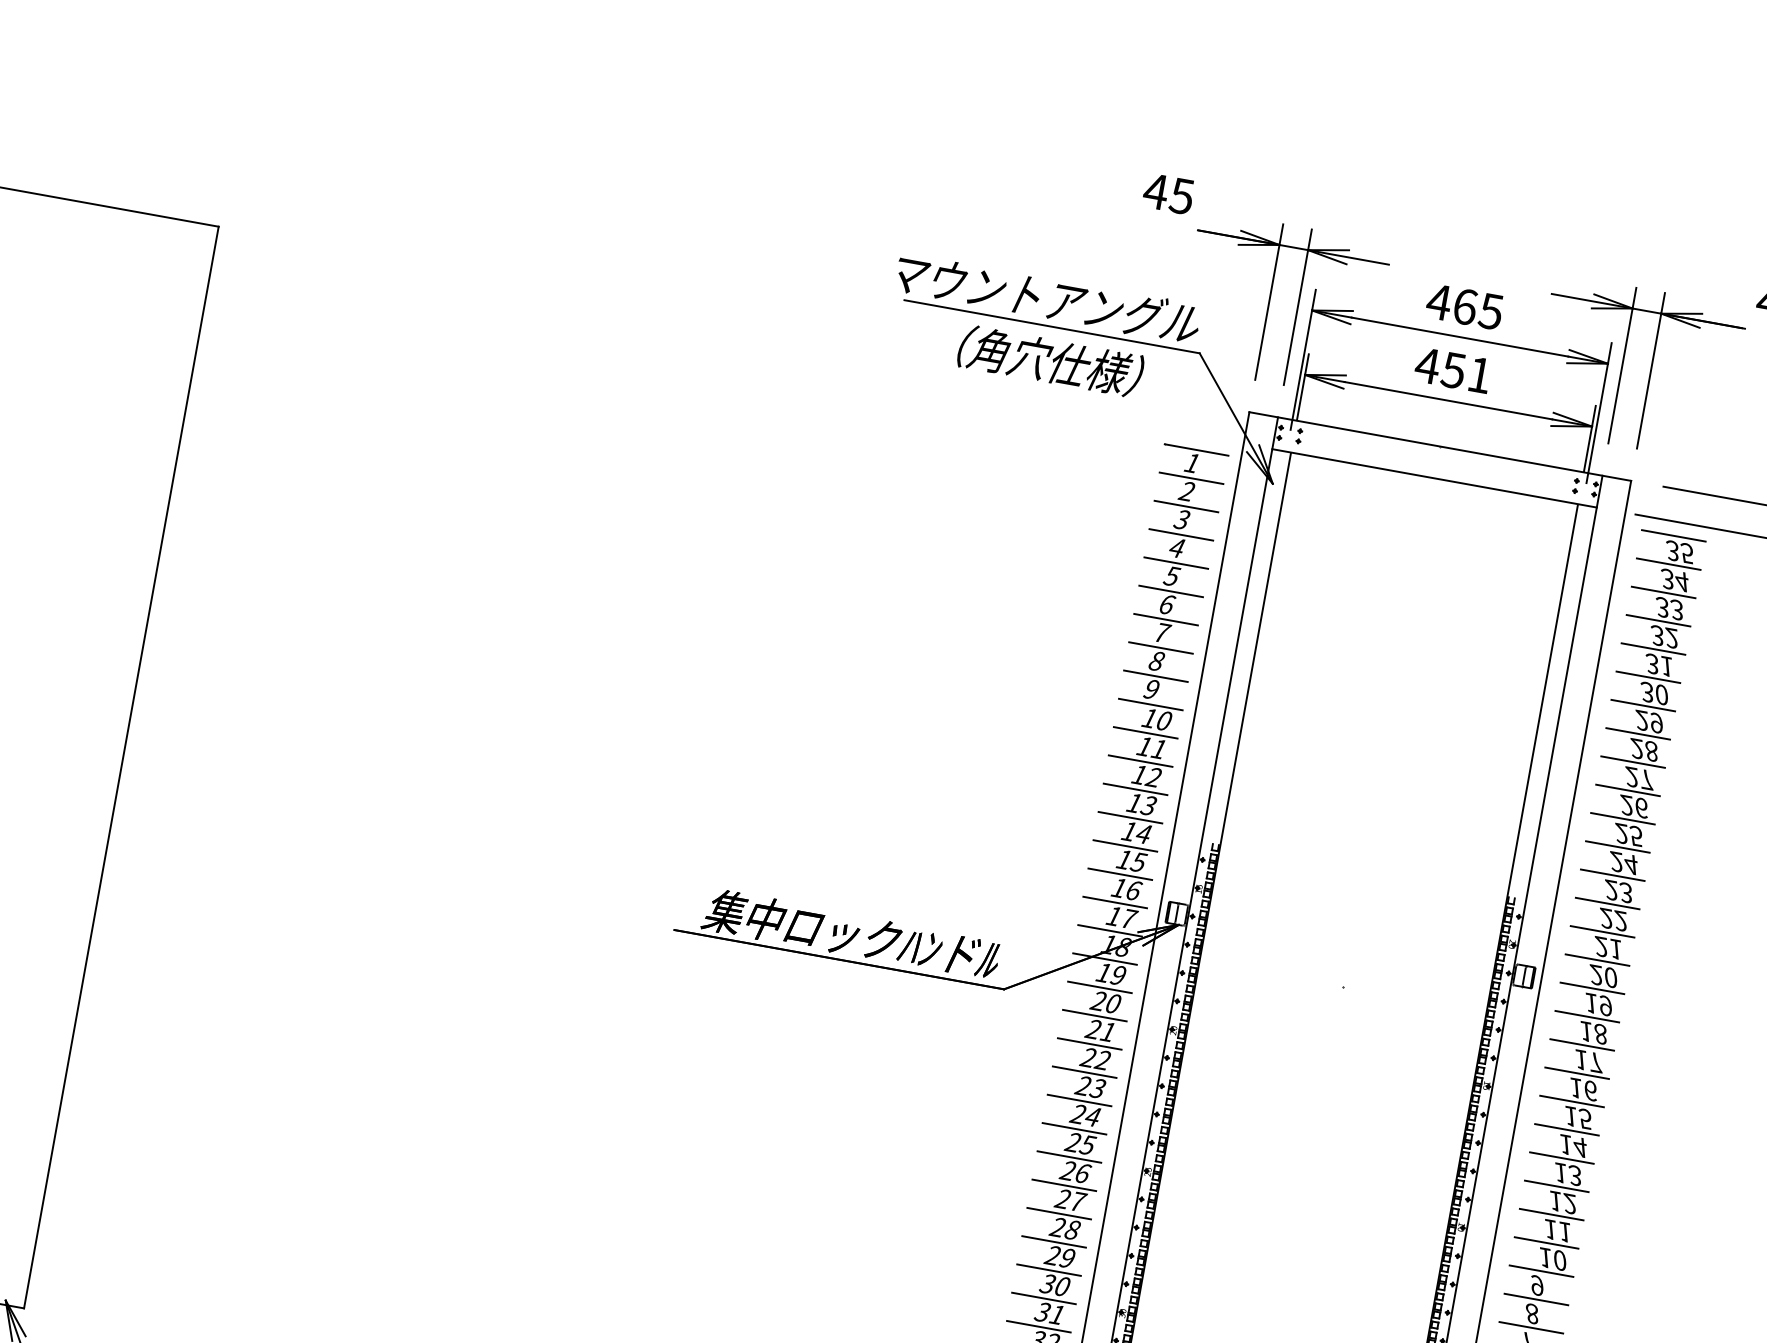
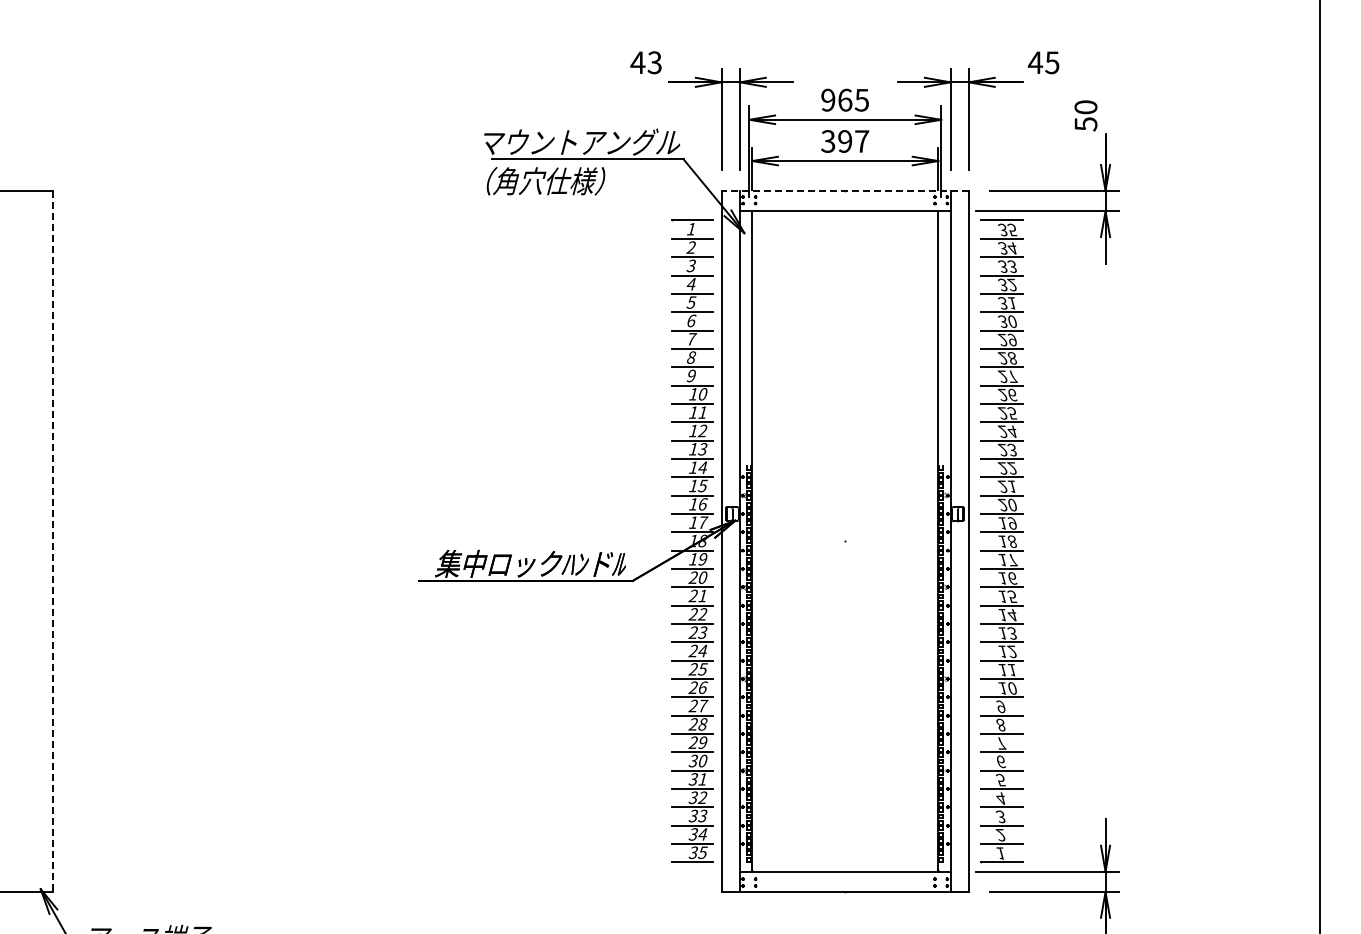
text: (1181, 195) -> (654, 62), 45 -> 43
text: (1438, 300) -> (827, 99), 465 -> 965
text: (1049, 361) -> (545, 181), moved
text: (1452, 370) -> (844, 141), 451 -> 397
line: (1440, 446) -> (845, 190), solid -> dashed
line: (121, 767) -> (53, 541), solid -> dashed

